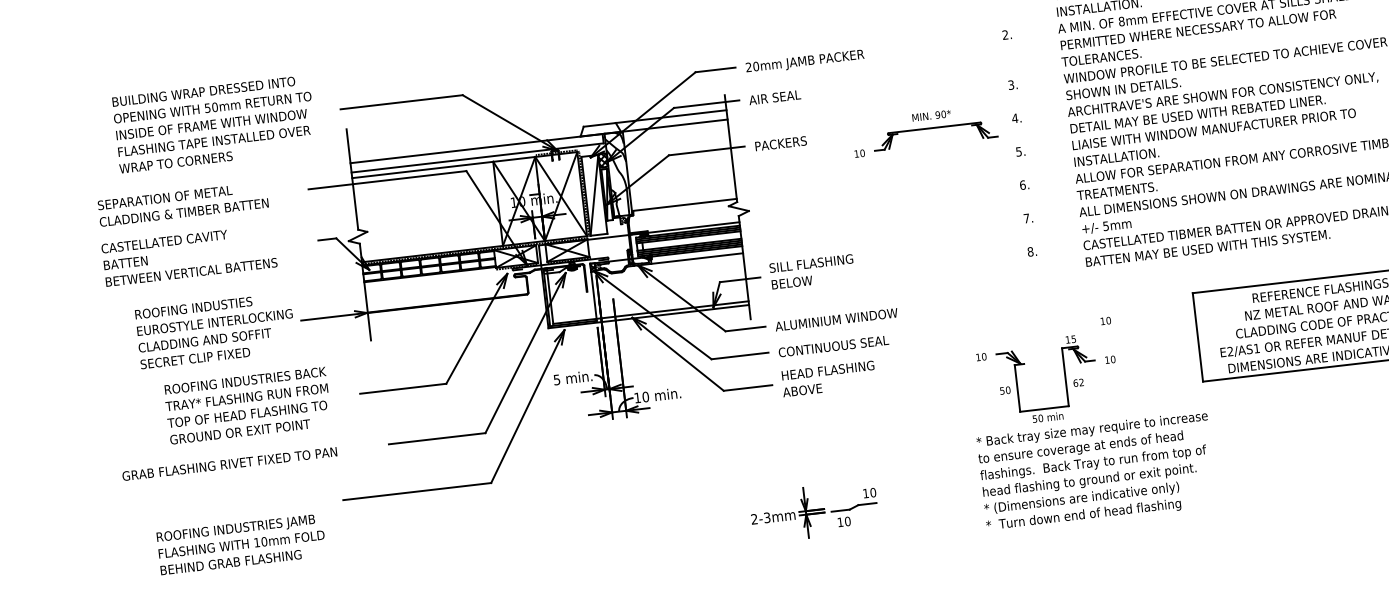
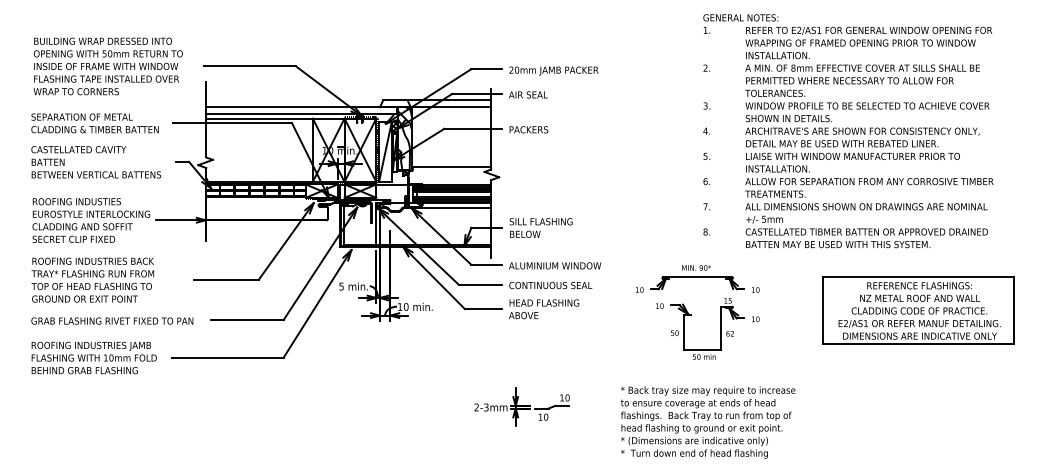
part: (925, 130) -> (690, 278), moved
text: (182, 204) -> (94, 123), moved
text: (189, 255) -> (96, 162), moved
text: (247, 404) -> (92, 279), moved
text: (229, 463) -> (112, 320), moved
text: (1097, 471) -> (708, 422), moved
text: (240, 543) -> (93, 357), moved

